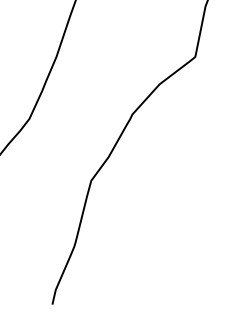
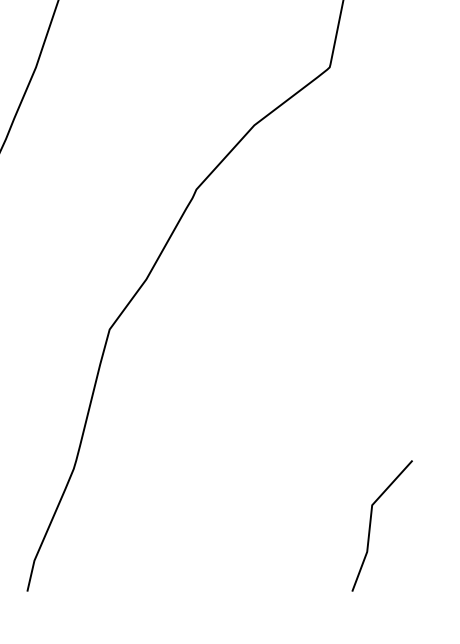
line: (215, 273) -> (372, 525), added

